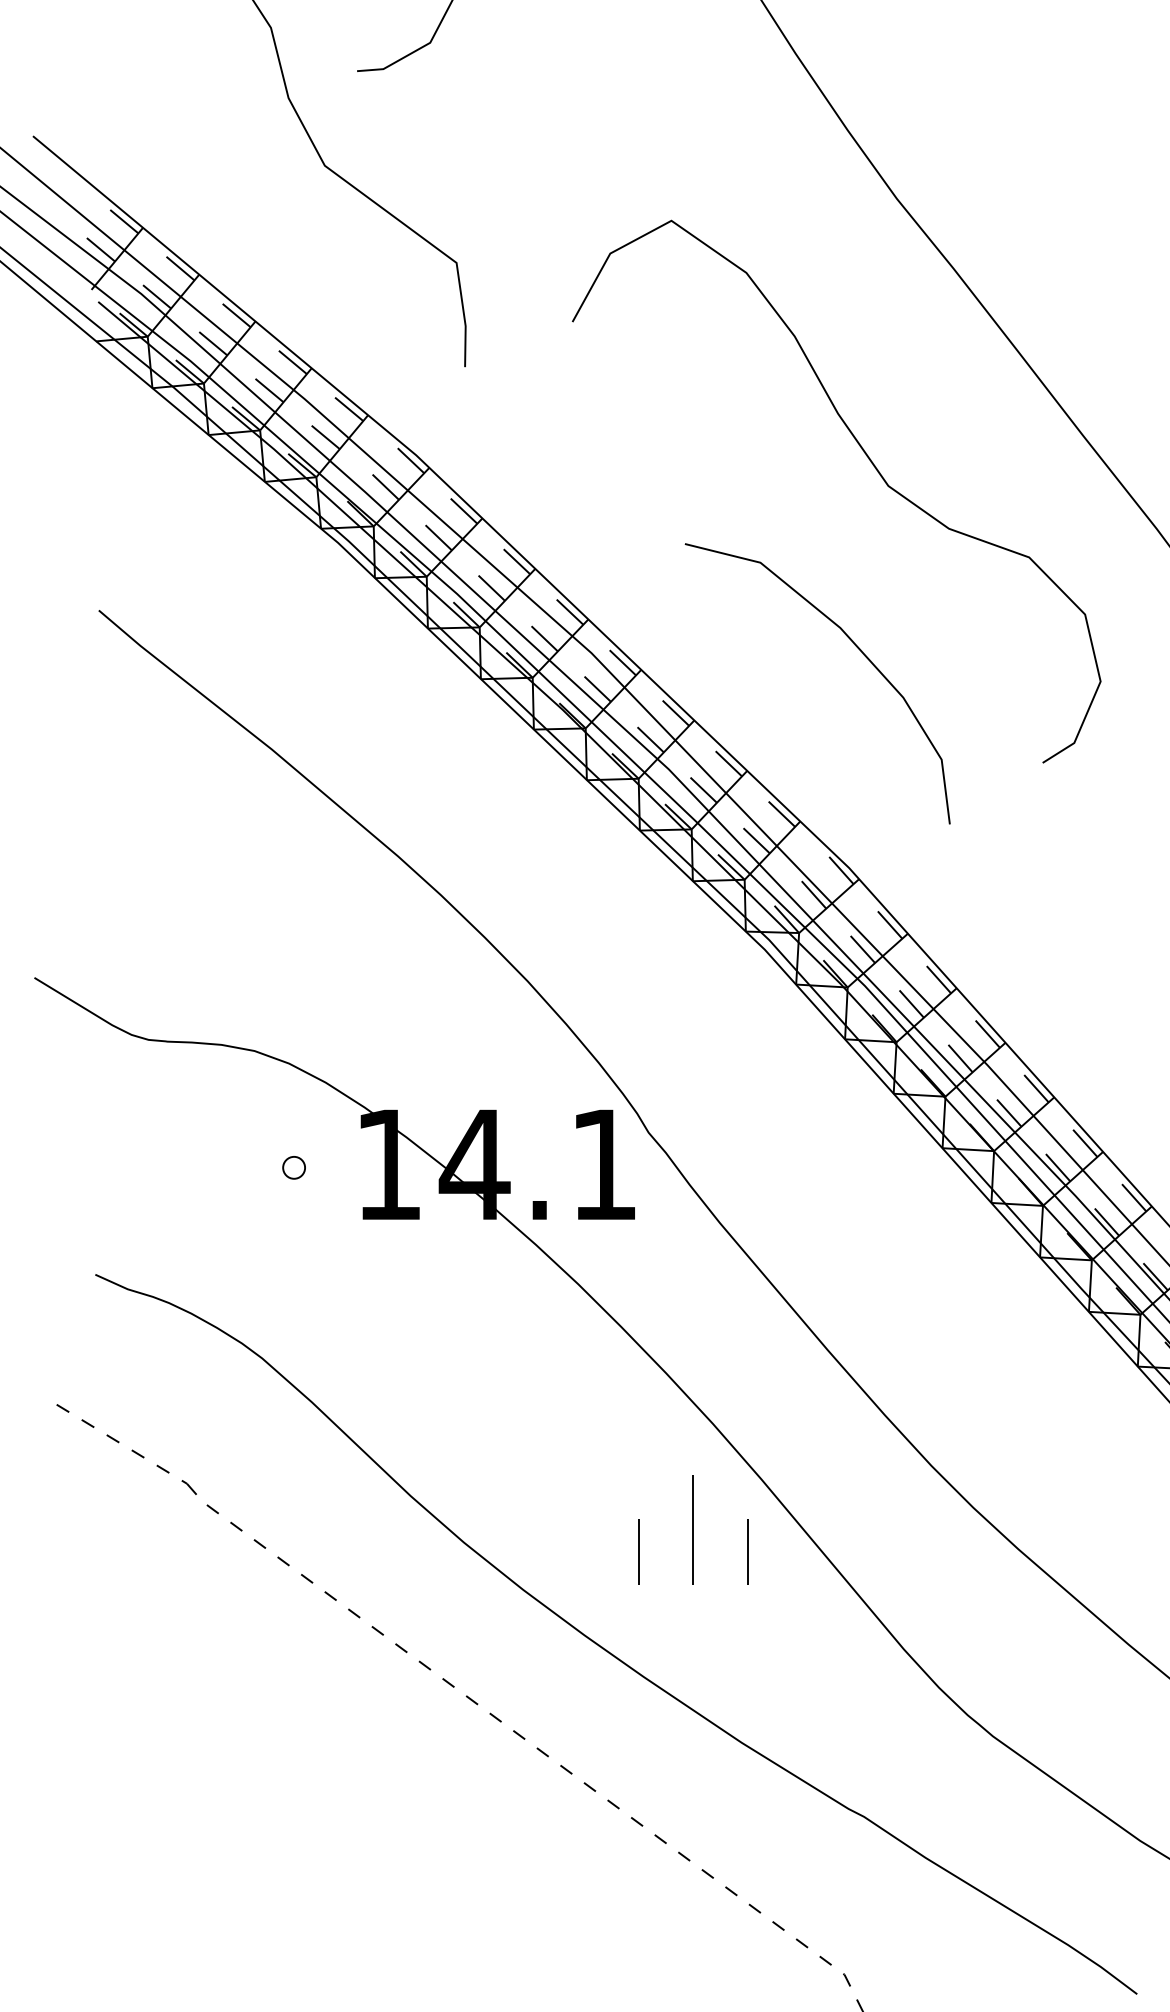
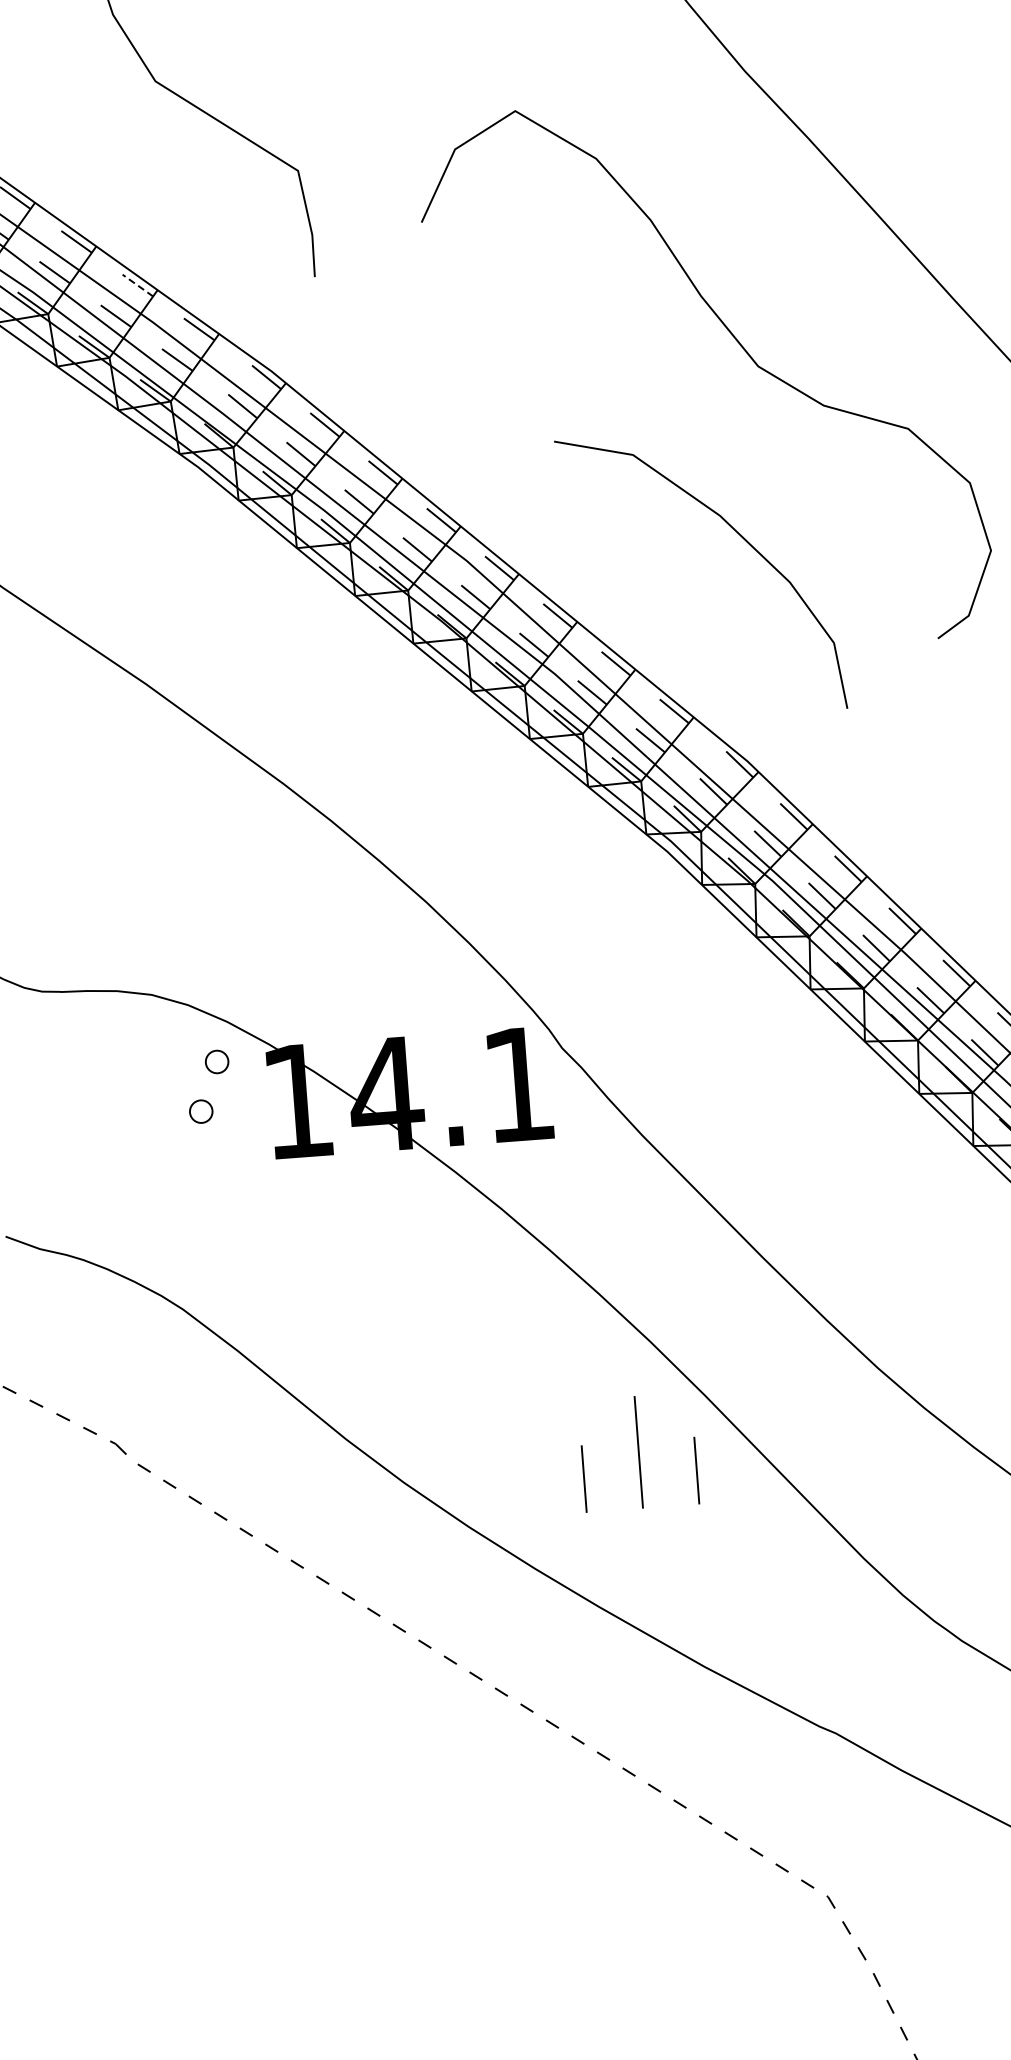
line: (292, 362) -> (137, 285), solid -> dashed
part: (312, 1120) -> (216, 1061), added

